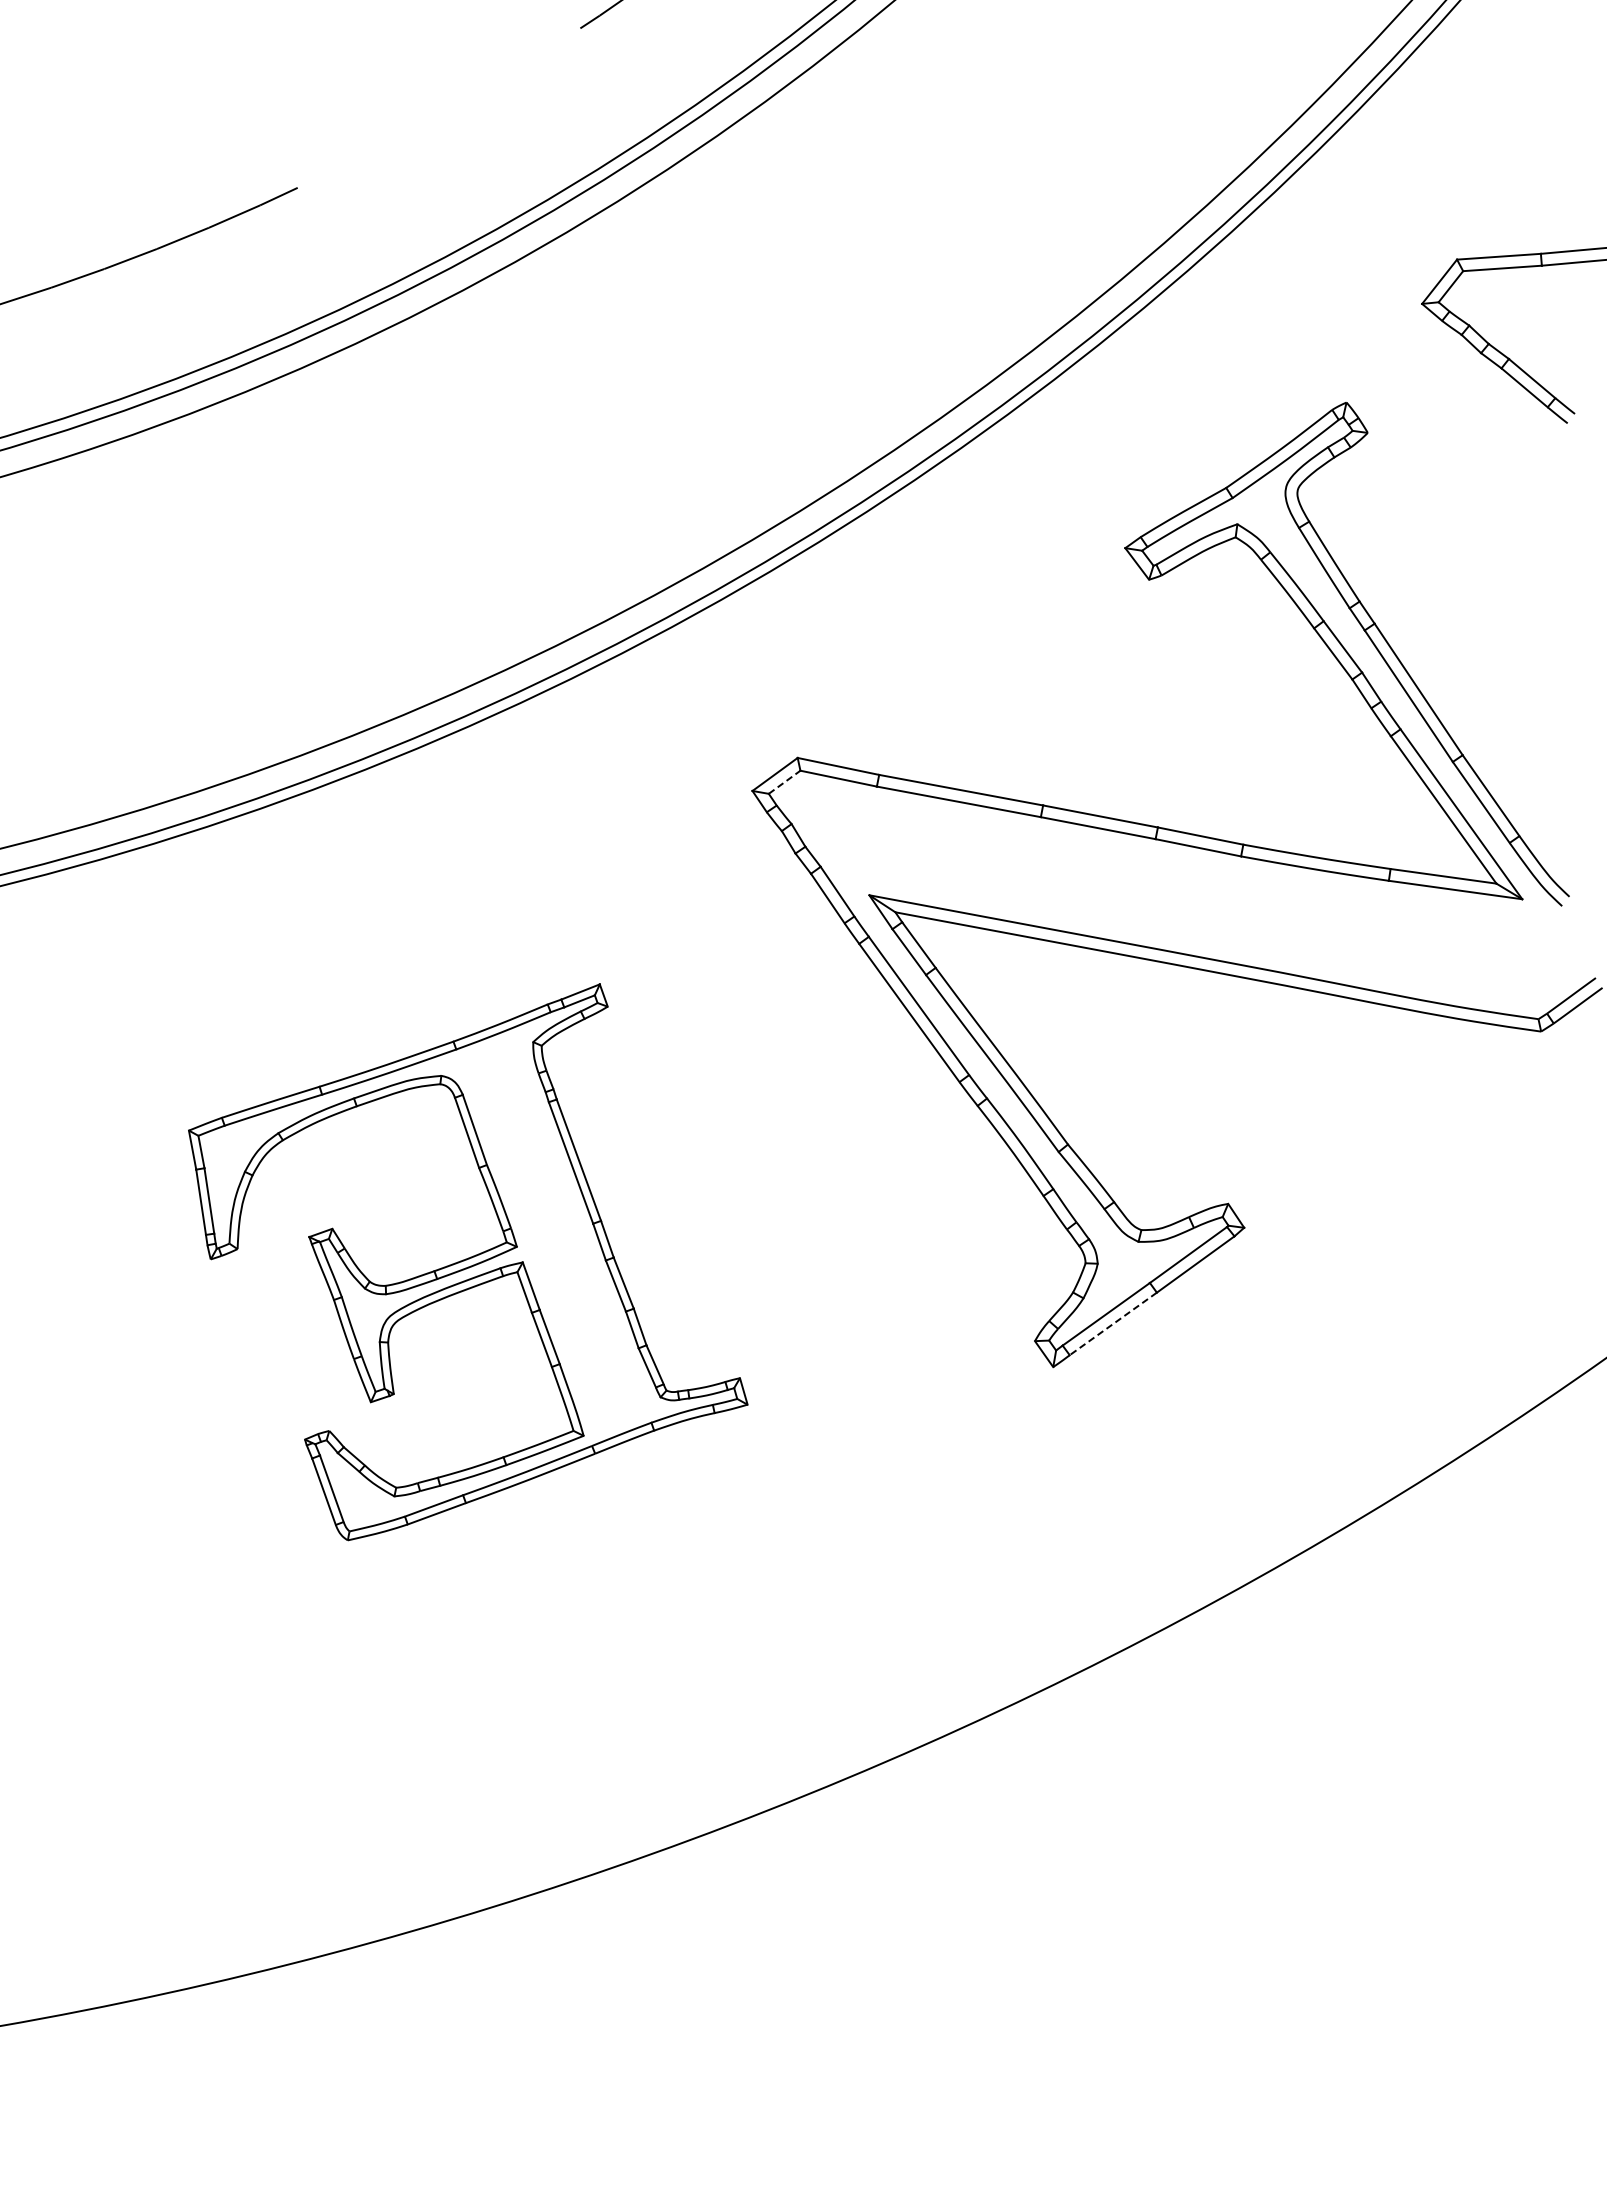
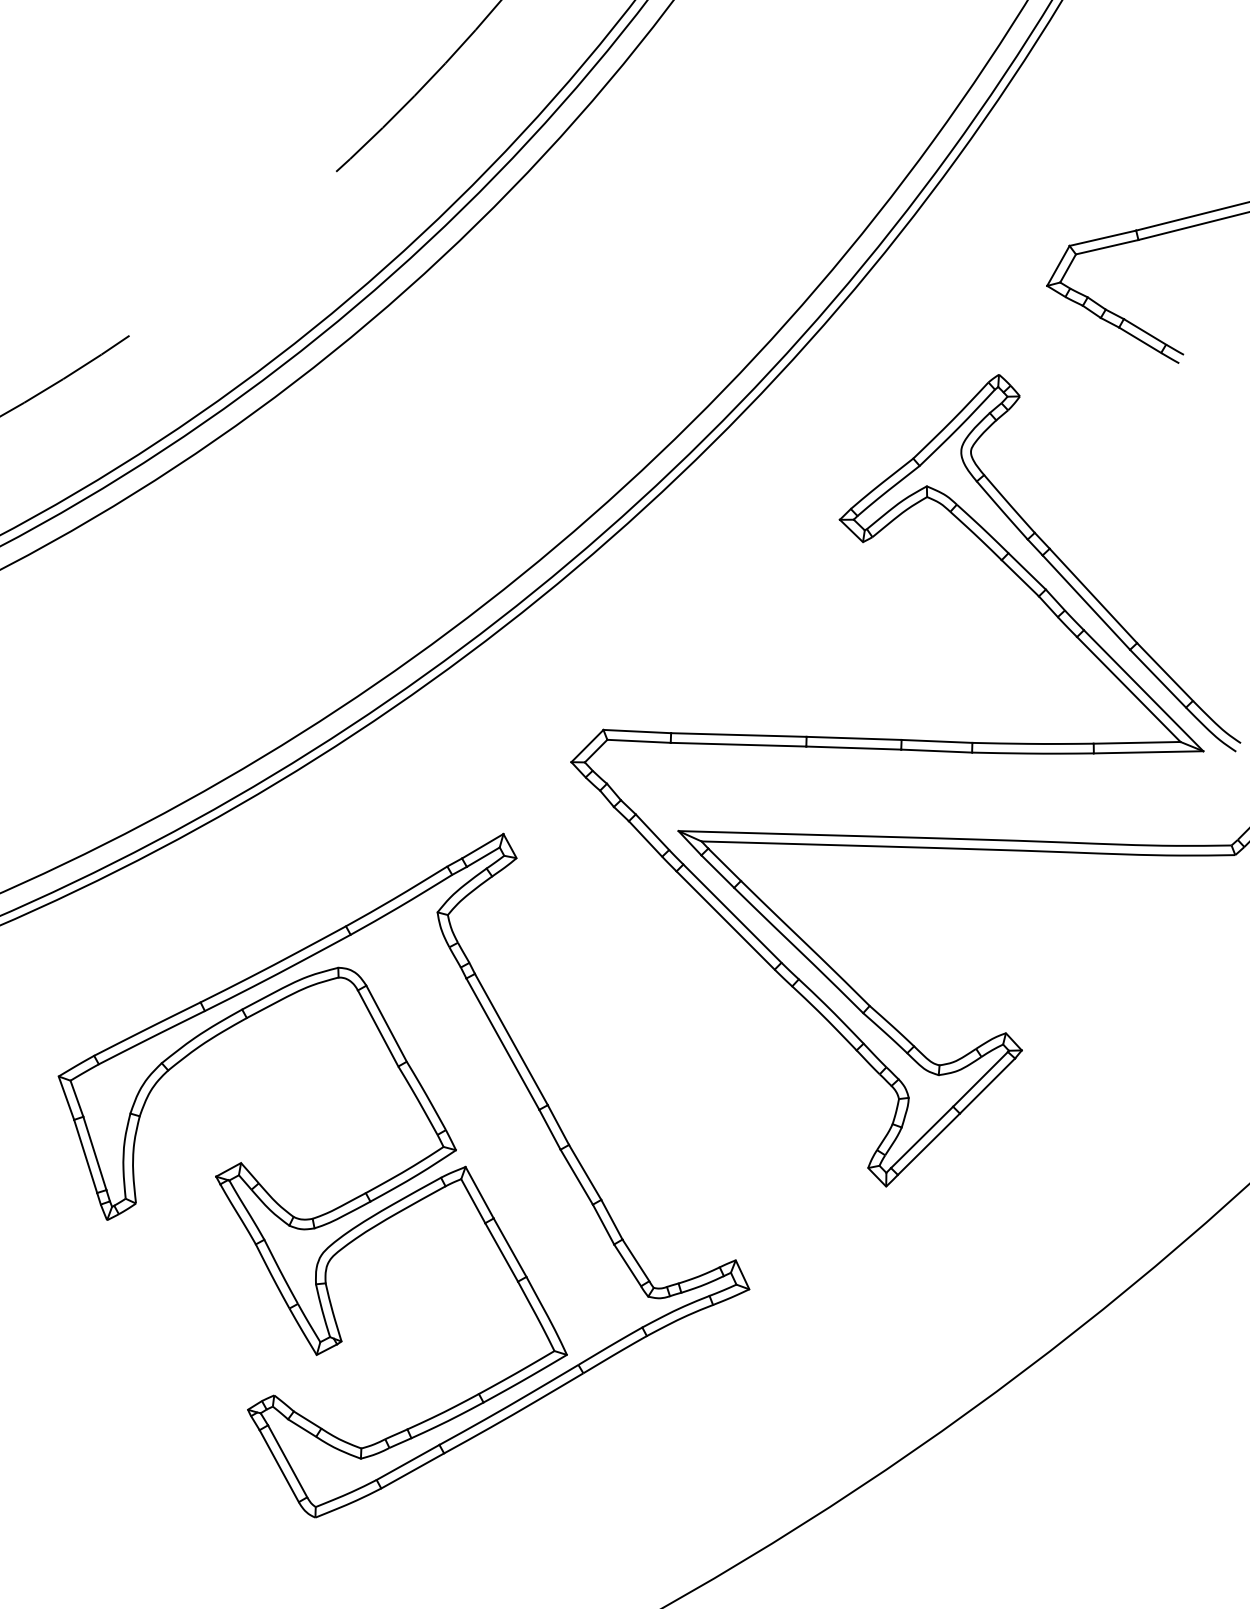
line: (784, 782) -> (596, 751), dashed -> solid
part: (468, 1262) -> (403, 1176), size x1.43
line: (1113, 1323) -> (929, 1143), dashed -> solid

